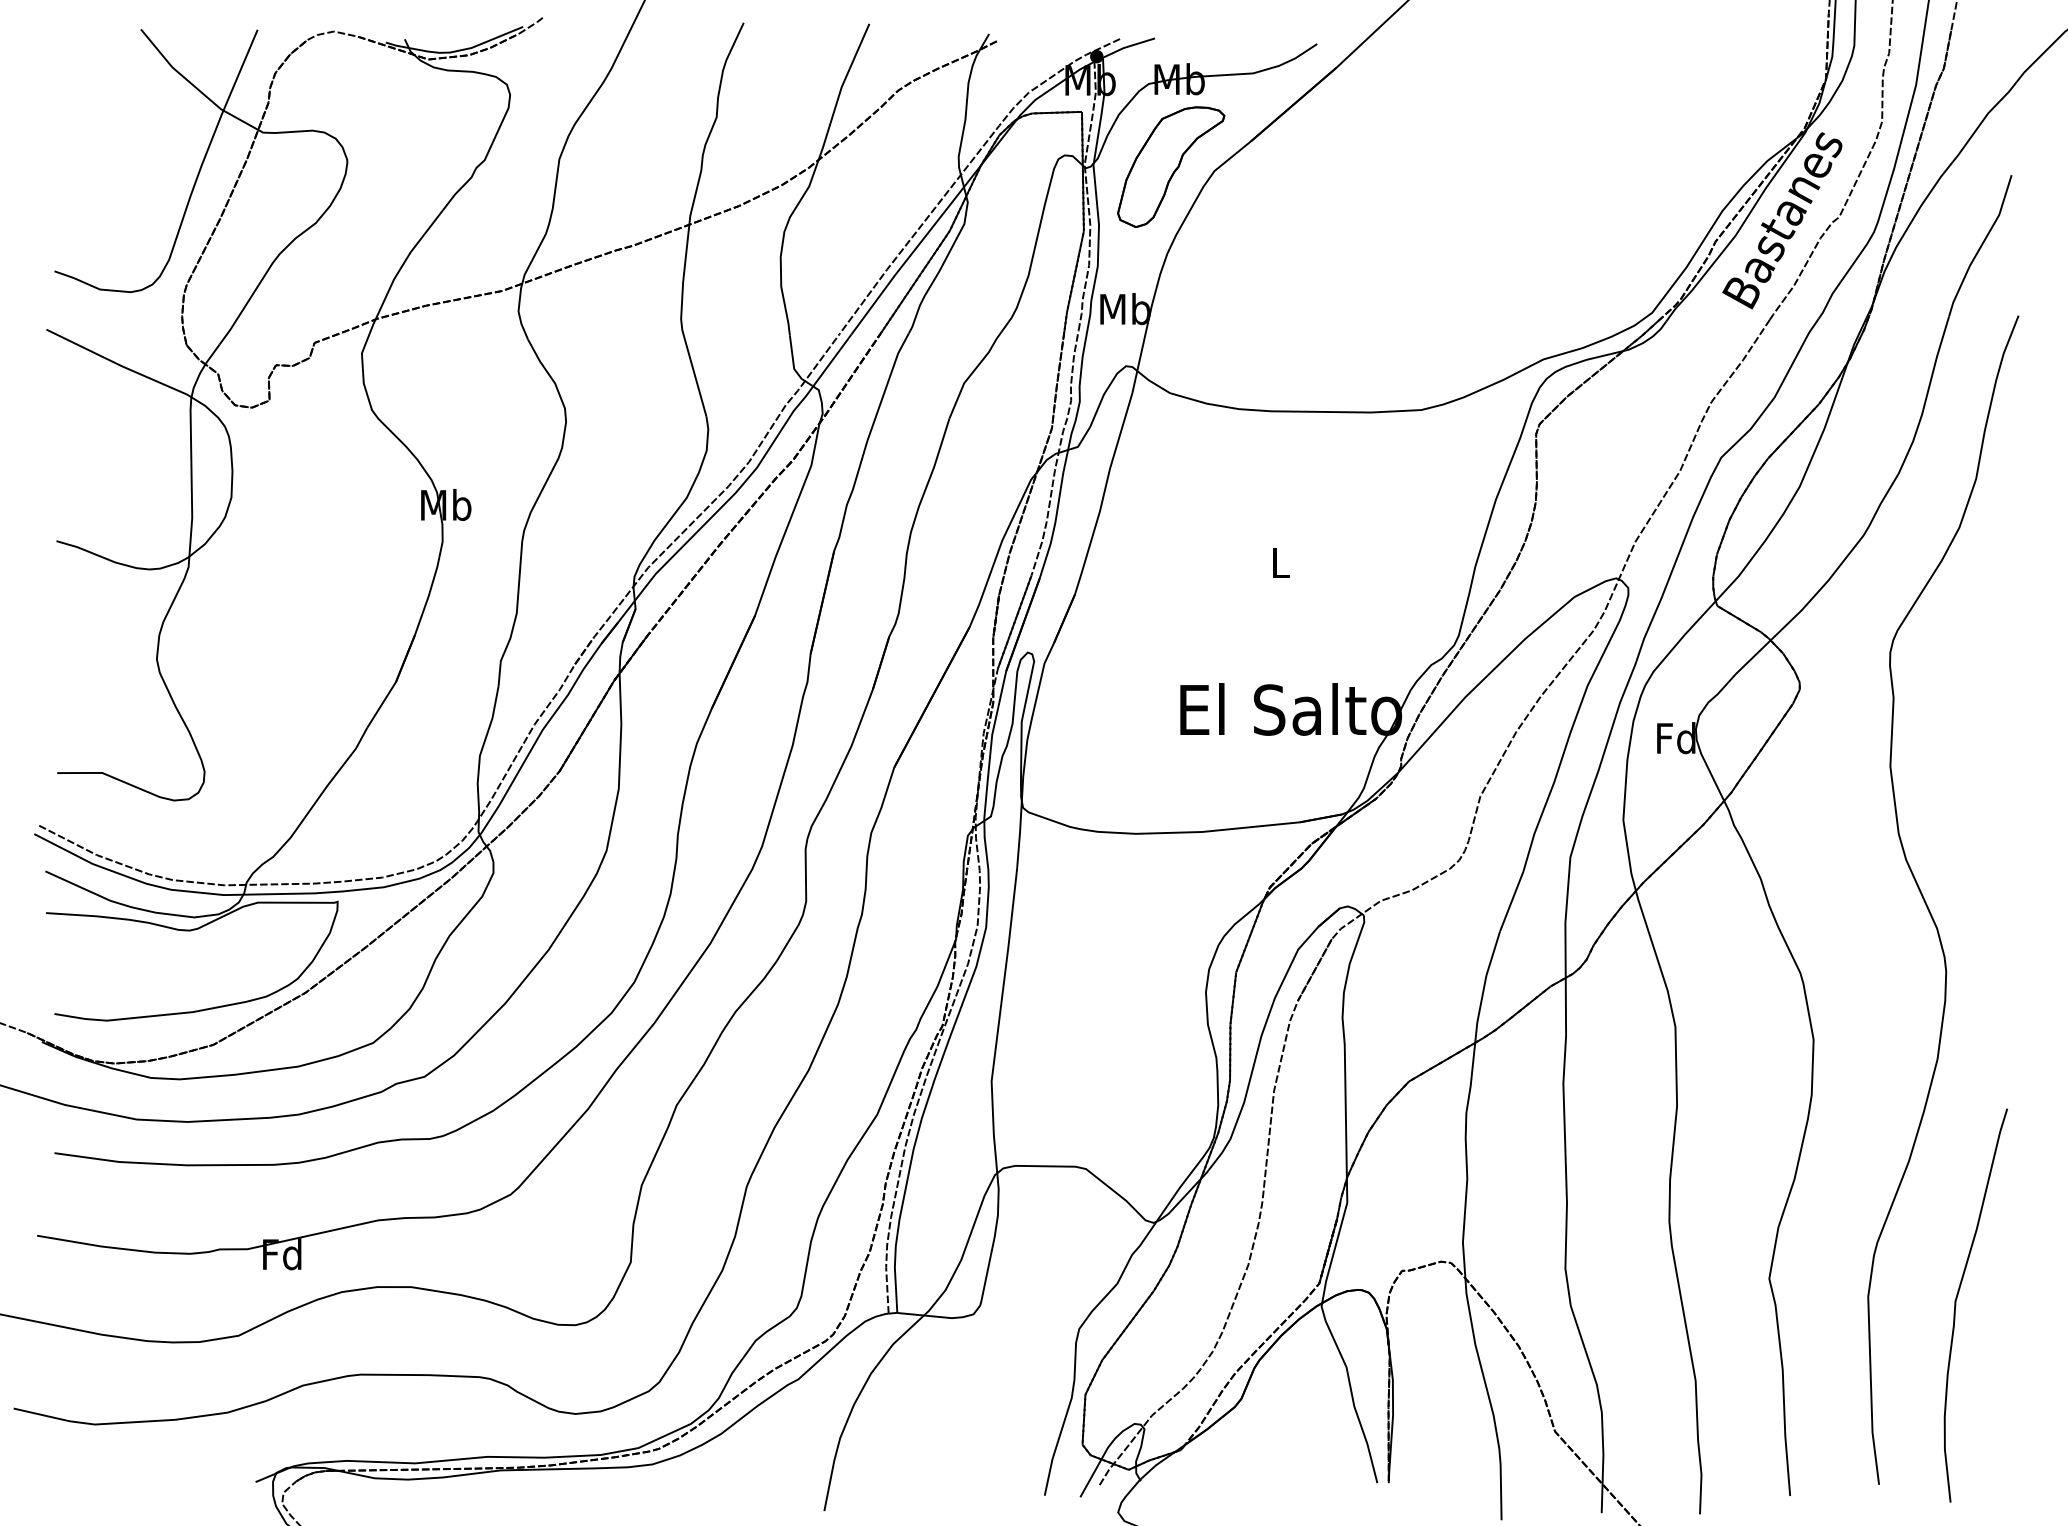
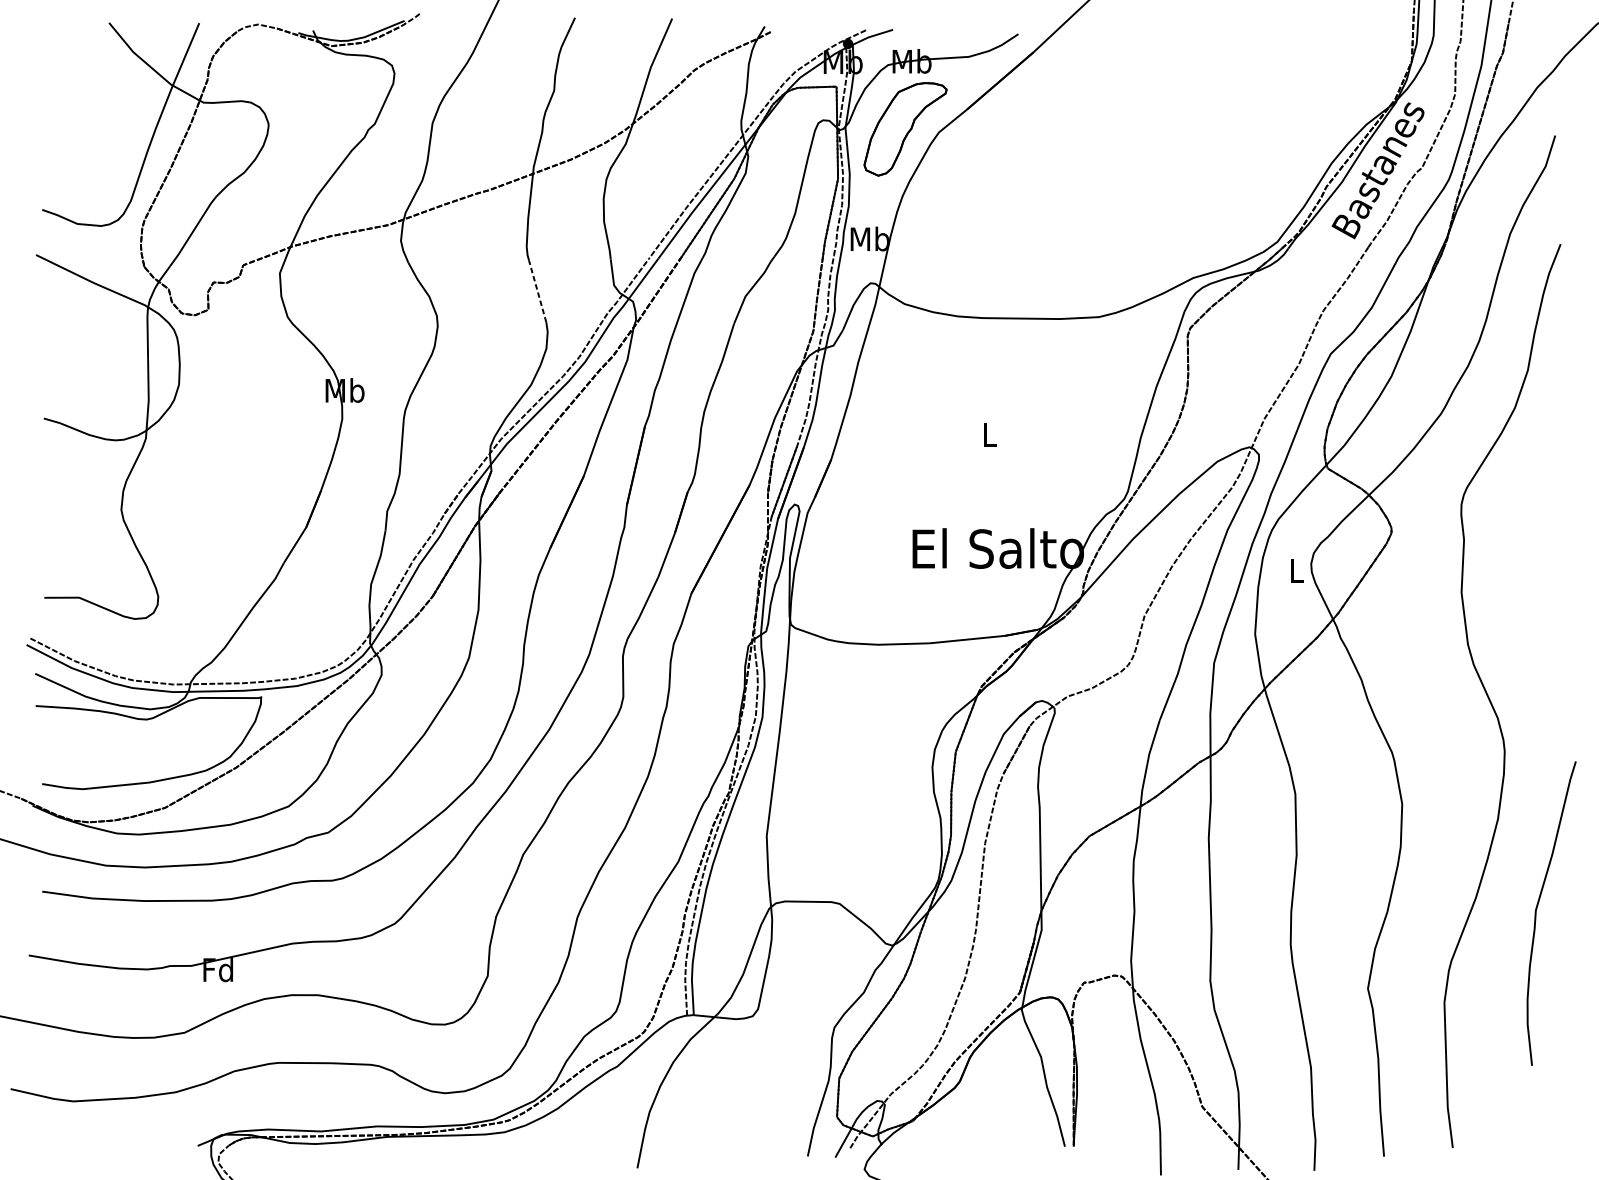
line: (695, 376) -> (537, 291), solid -> dashed
text: (1676, 738) -> (1296, 571), Fd -> L
curve: (1956, 1305) -> (1536, 913), moved

